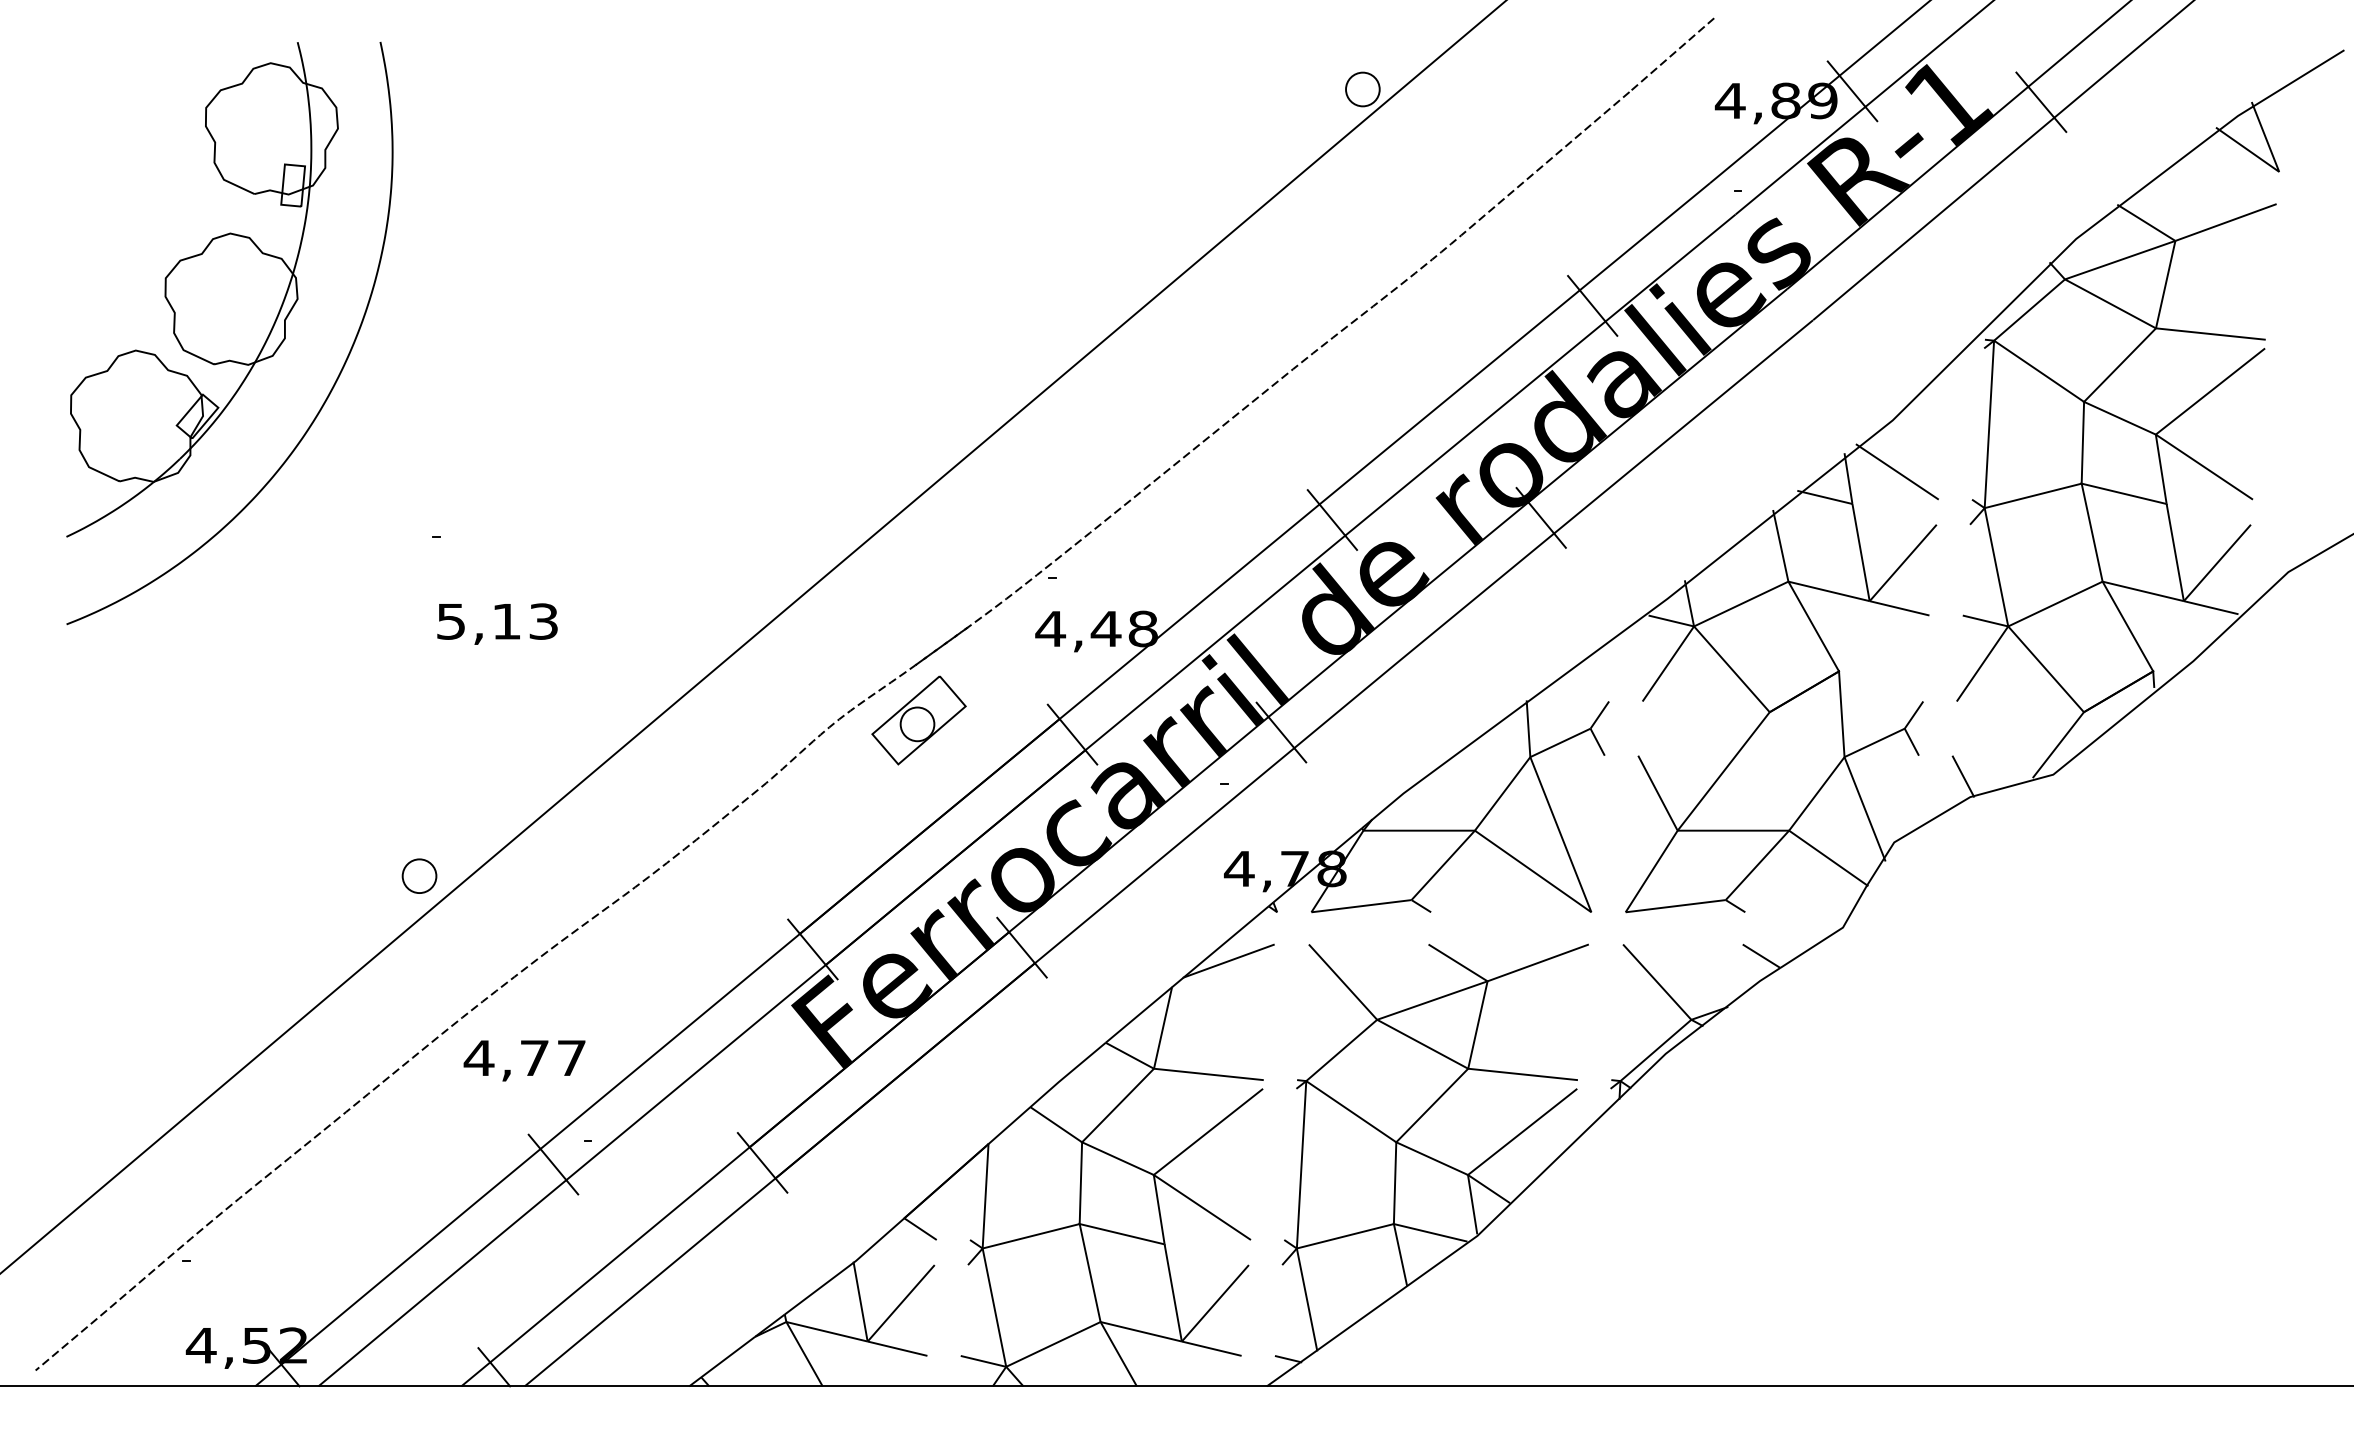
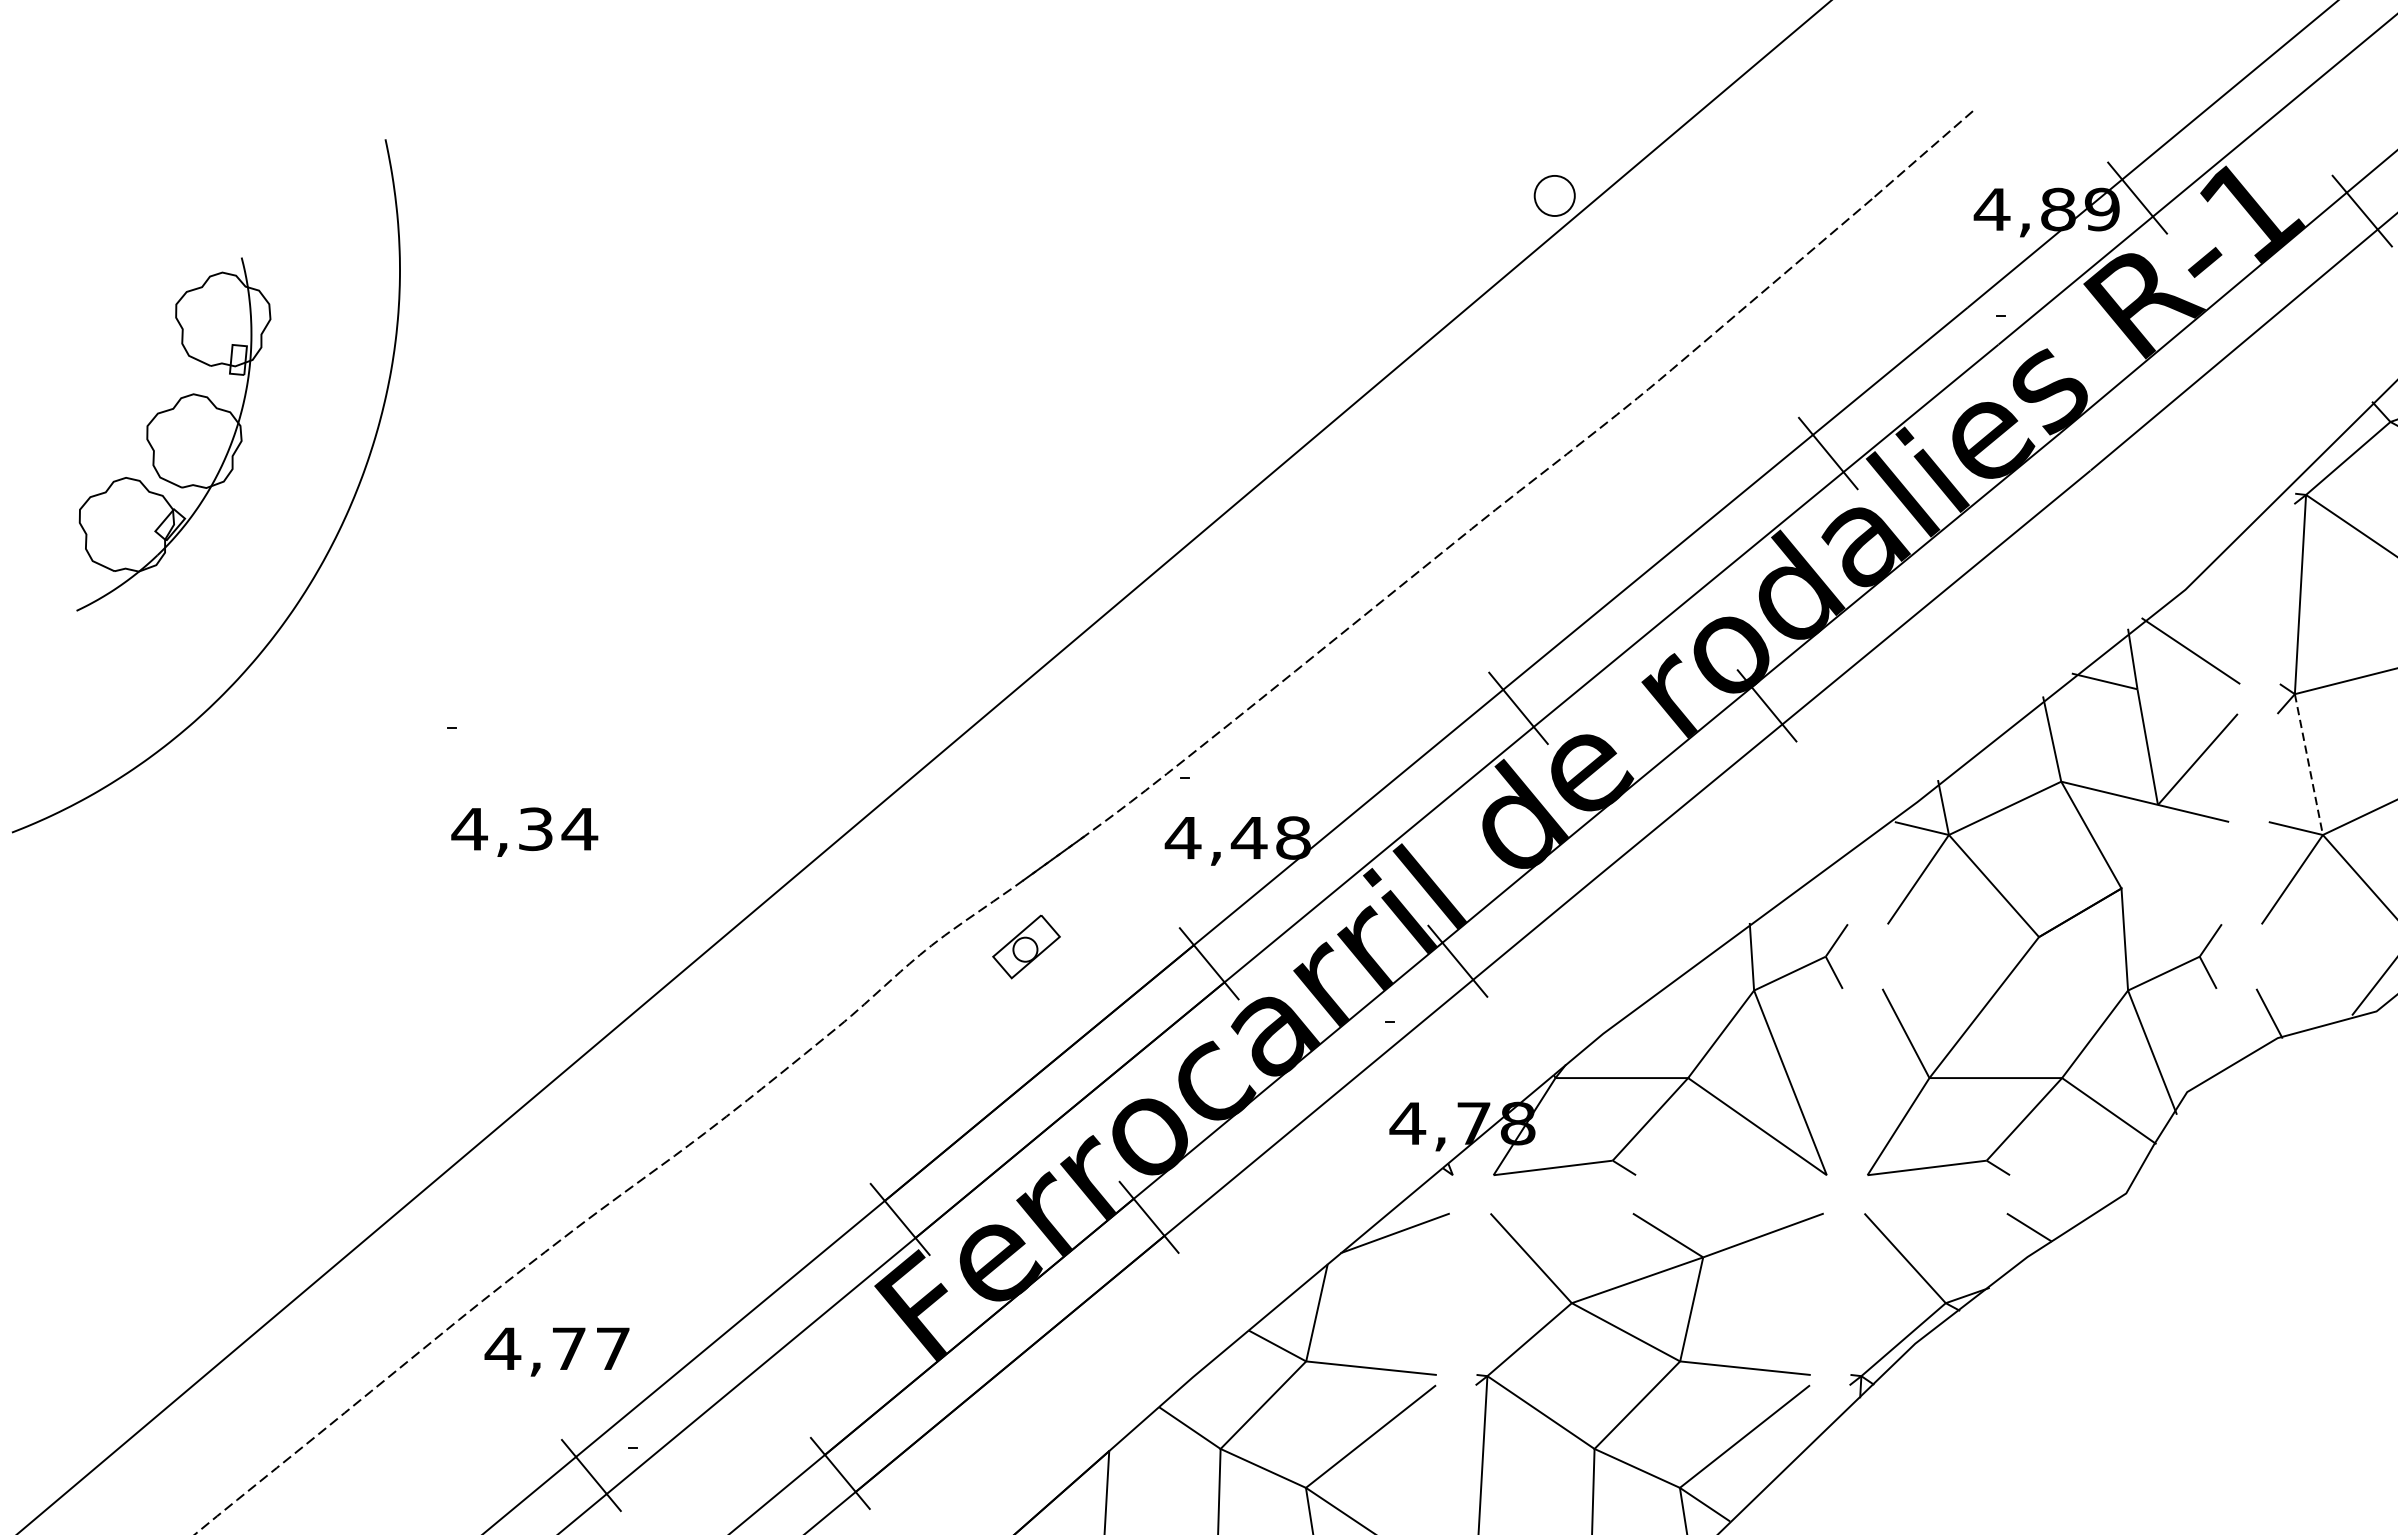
part: (202, 289) -> (173, 433), size x0.6
line: (1996, 567) -> (2308, 764), solid -> dashed
text: (497, 621) -> (524, 829), 5,13 -> 4,34
part: (918, 720) -> (1025, 946), size x0.6
part: (419, 875) -> (431, 1131), removed

